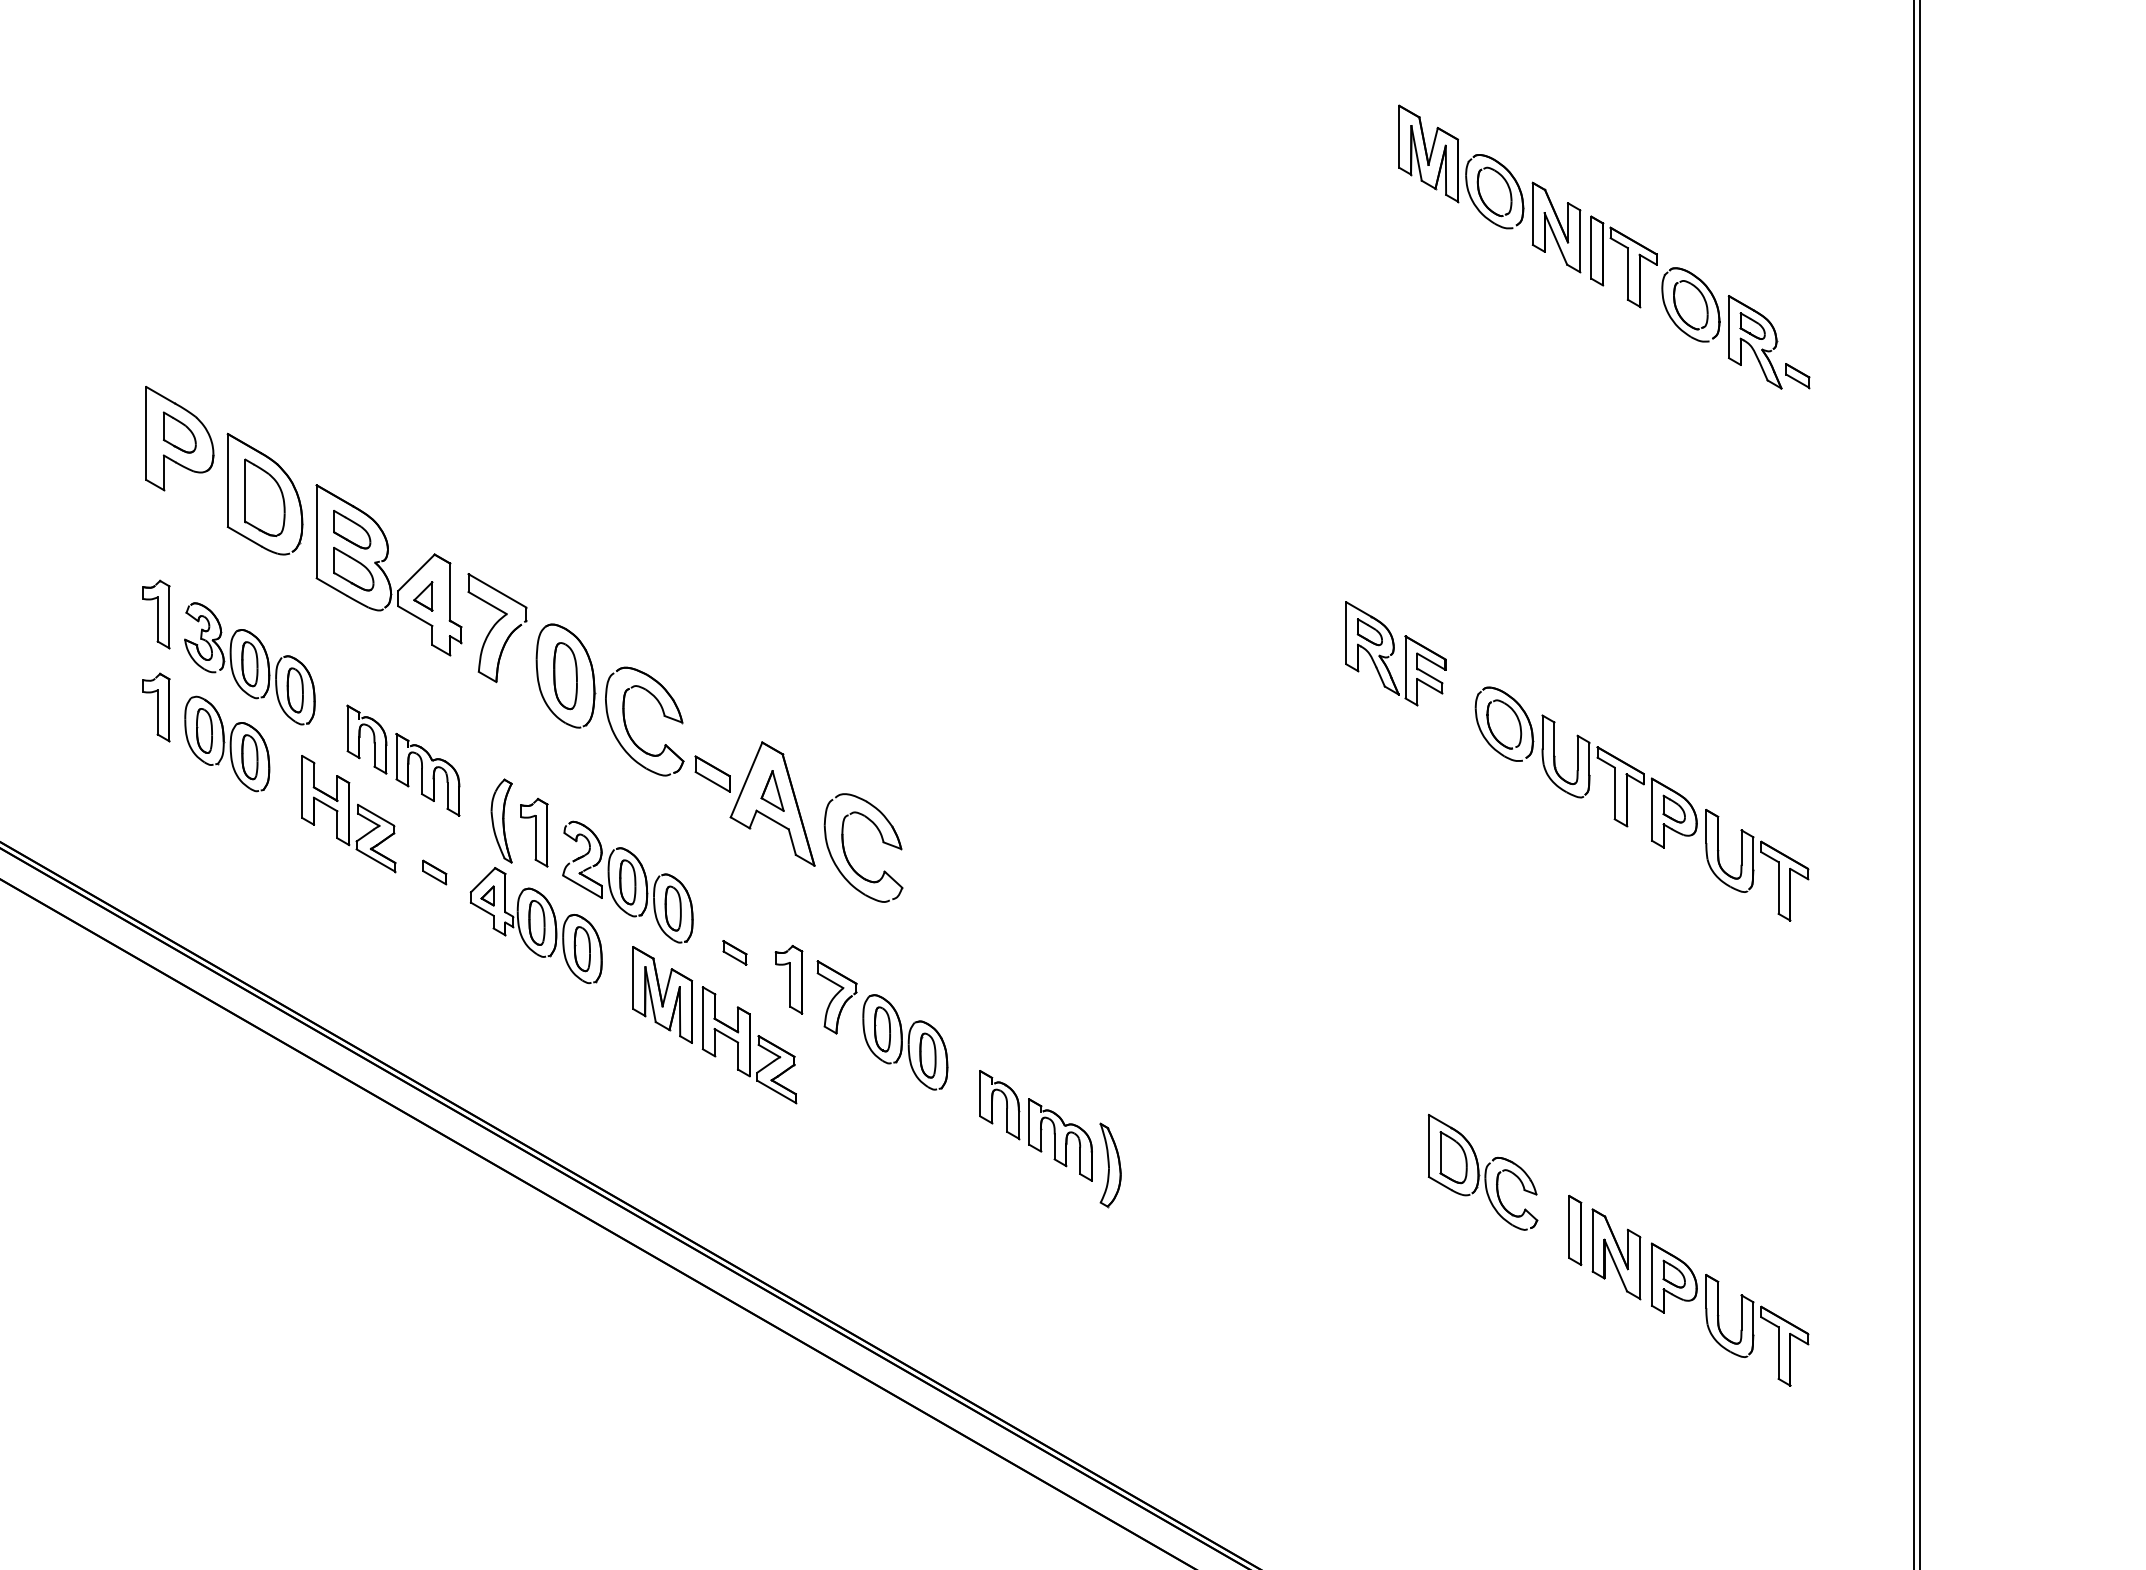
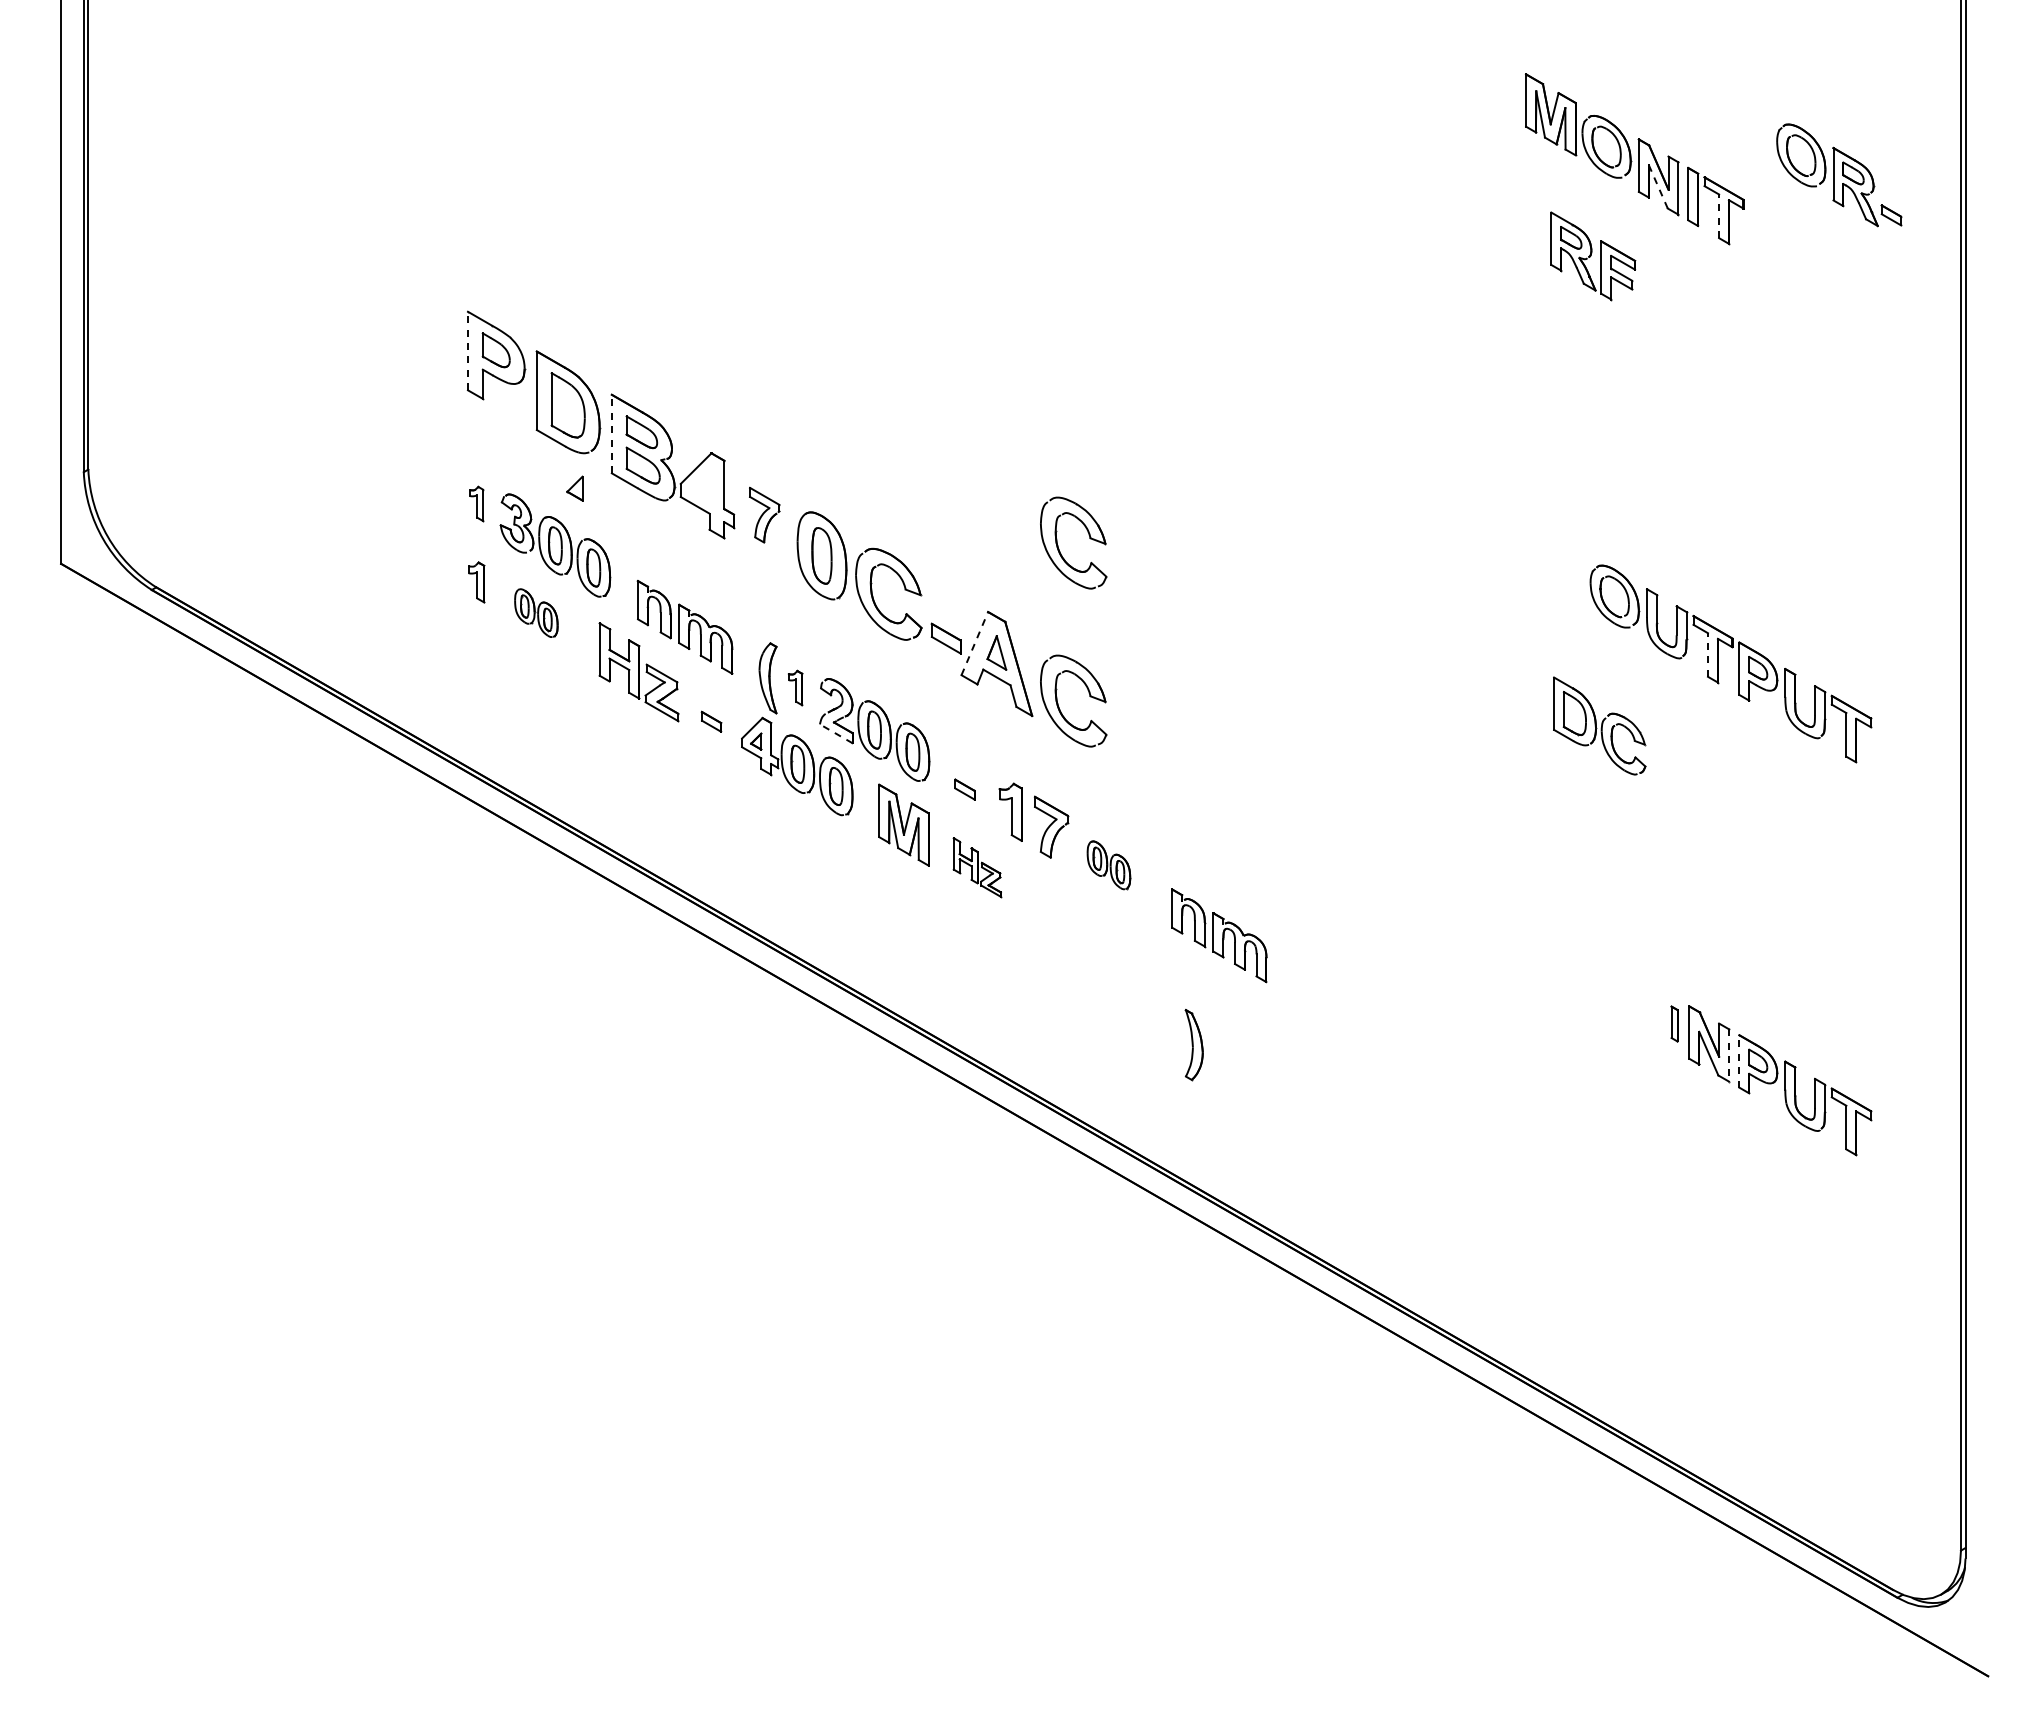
line: (1556, 238) -> (1658, 186), solid -> dashed
line: (1628, 274) -> (1719, 216), solid -> dashed
part: (1736, 328) -> (1839, 175), moved
line: (145, 432) -> (467, 350), solid -> dashed
line: (316, 531) -> (611, 433), solid -> dashed
part: (422, 596) -> (574, 488), moved
part: (156, 614) -> (476, 503), size x0.6
part: (497, 627) -> (764, 514), size x0.6
part: (1396, 654) -> (1593, 256), moved
part: (846, 667) -> (1059, 548), added
part: (156, 707) -> (476, 582), size x0.7
part: (227, 743) -> (536, 612), size x0.6
line: (747, 779) -> (975, 643), solid -> dashed
line: (1615, 794) -> (1708, 655), solid -> dashed
part: (534, 831) -> (795, 687), size x0.6
line: (582, 886) -> (836, 733), solid -> dashed
part: (904, 1042) -> (1108, 865), size x0.6
part: (749, 1045) -> (977, 867), size x0.6
part: (1109, 1165) -> (1193, 1045), moved
part: (1482, 1171) -> (1599, 725), moved
part: (1575, 1229) -> (1674, 1023), size x0.6
line: (1639, 1267) -> (1728, 1055), solid -> dashed
line: (1652, 1273) -> (1739, 1060), solid -> dashed

